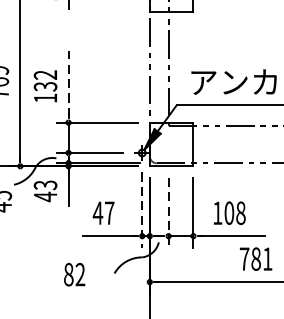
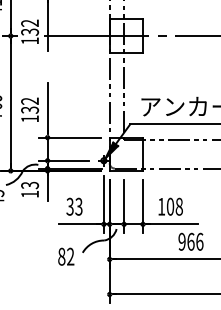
line: (68, 83) -> (47, 107), dashed -> solid
text: (44, 197) -> (29, 194), 43 -> 13
line: (141, 210) -> (103, 204), dashed -> solid
text: (103, 212) -> (74, 206), 47 -> 33
line: (169, 212) -> (124, 206), dashed -> solid
text: (255, 258) -> (190, 241), 781 -> 966
text: (74, 274) -> (66, 256), moved

